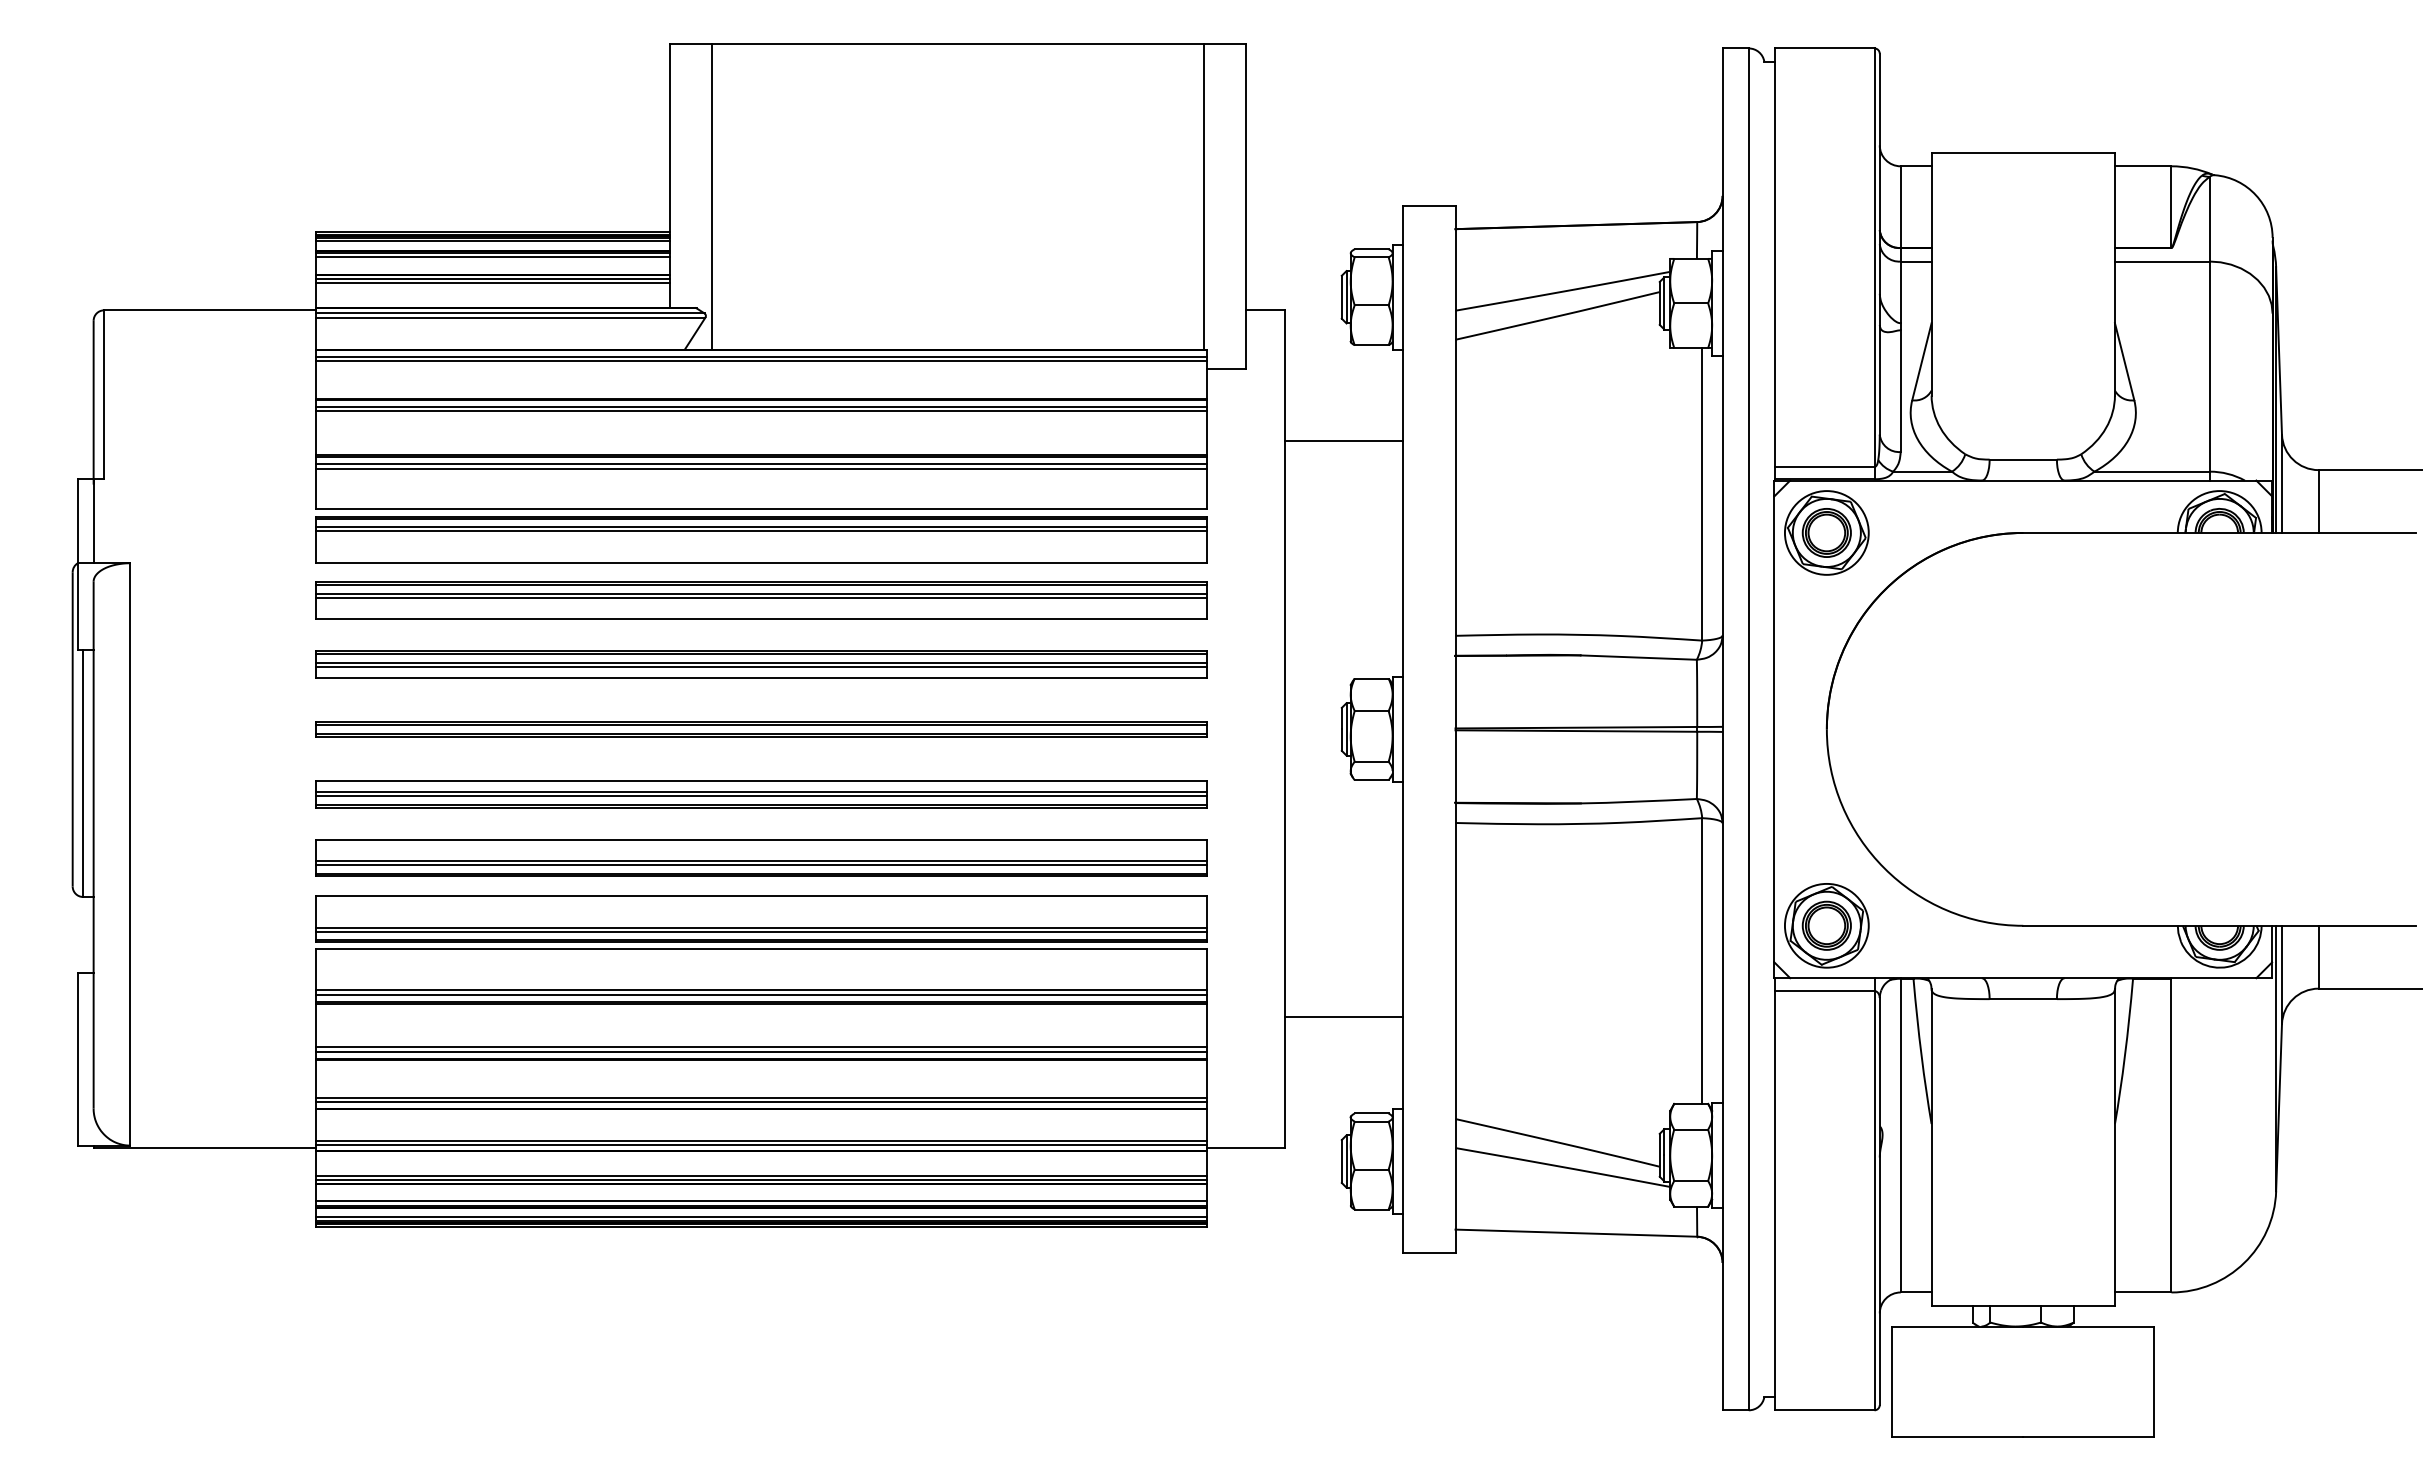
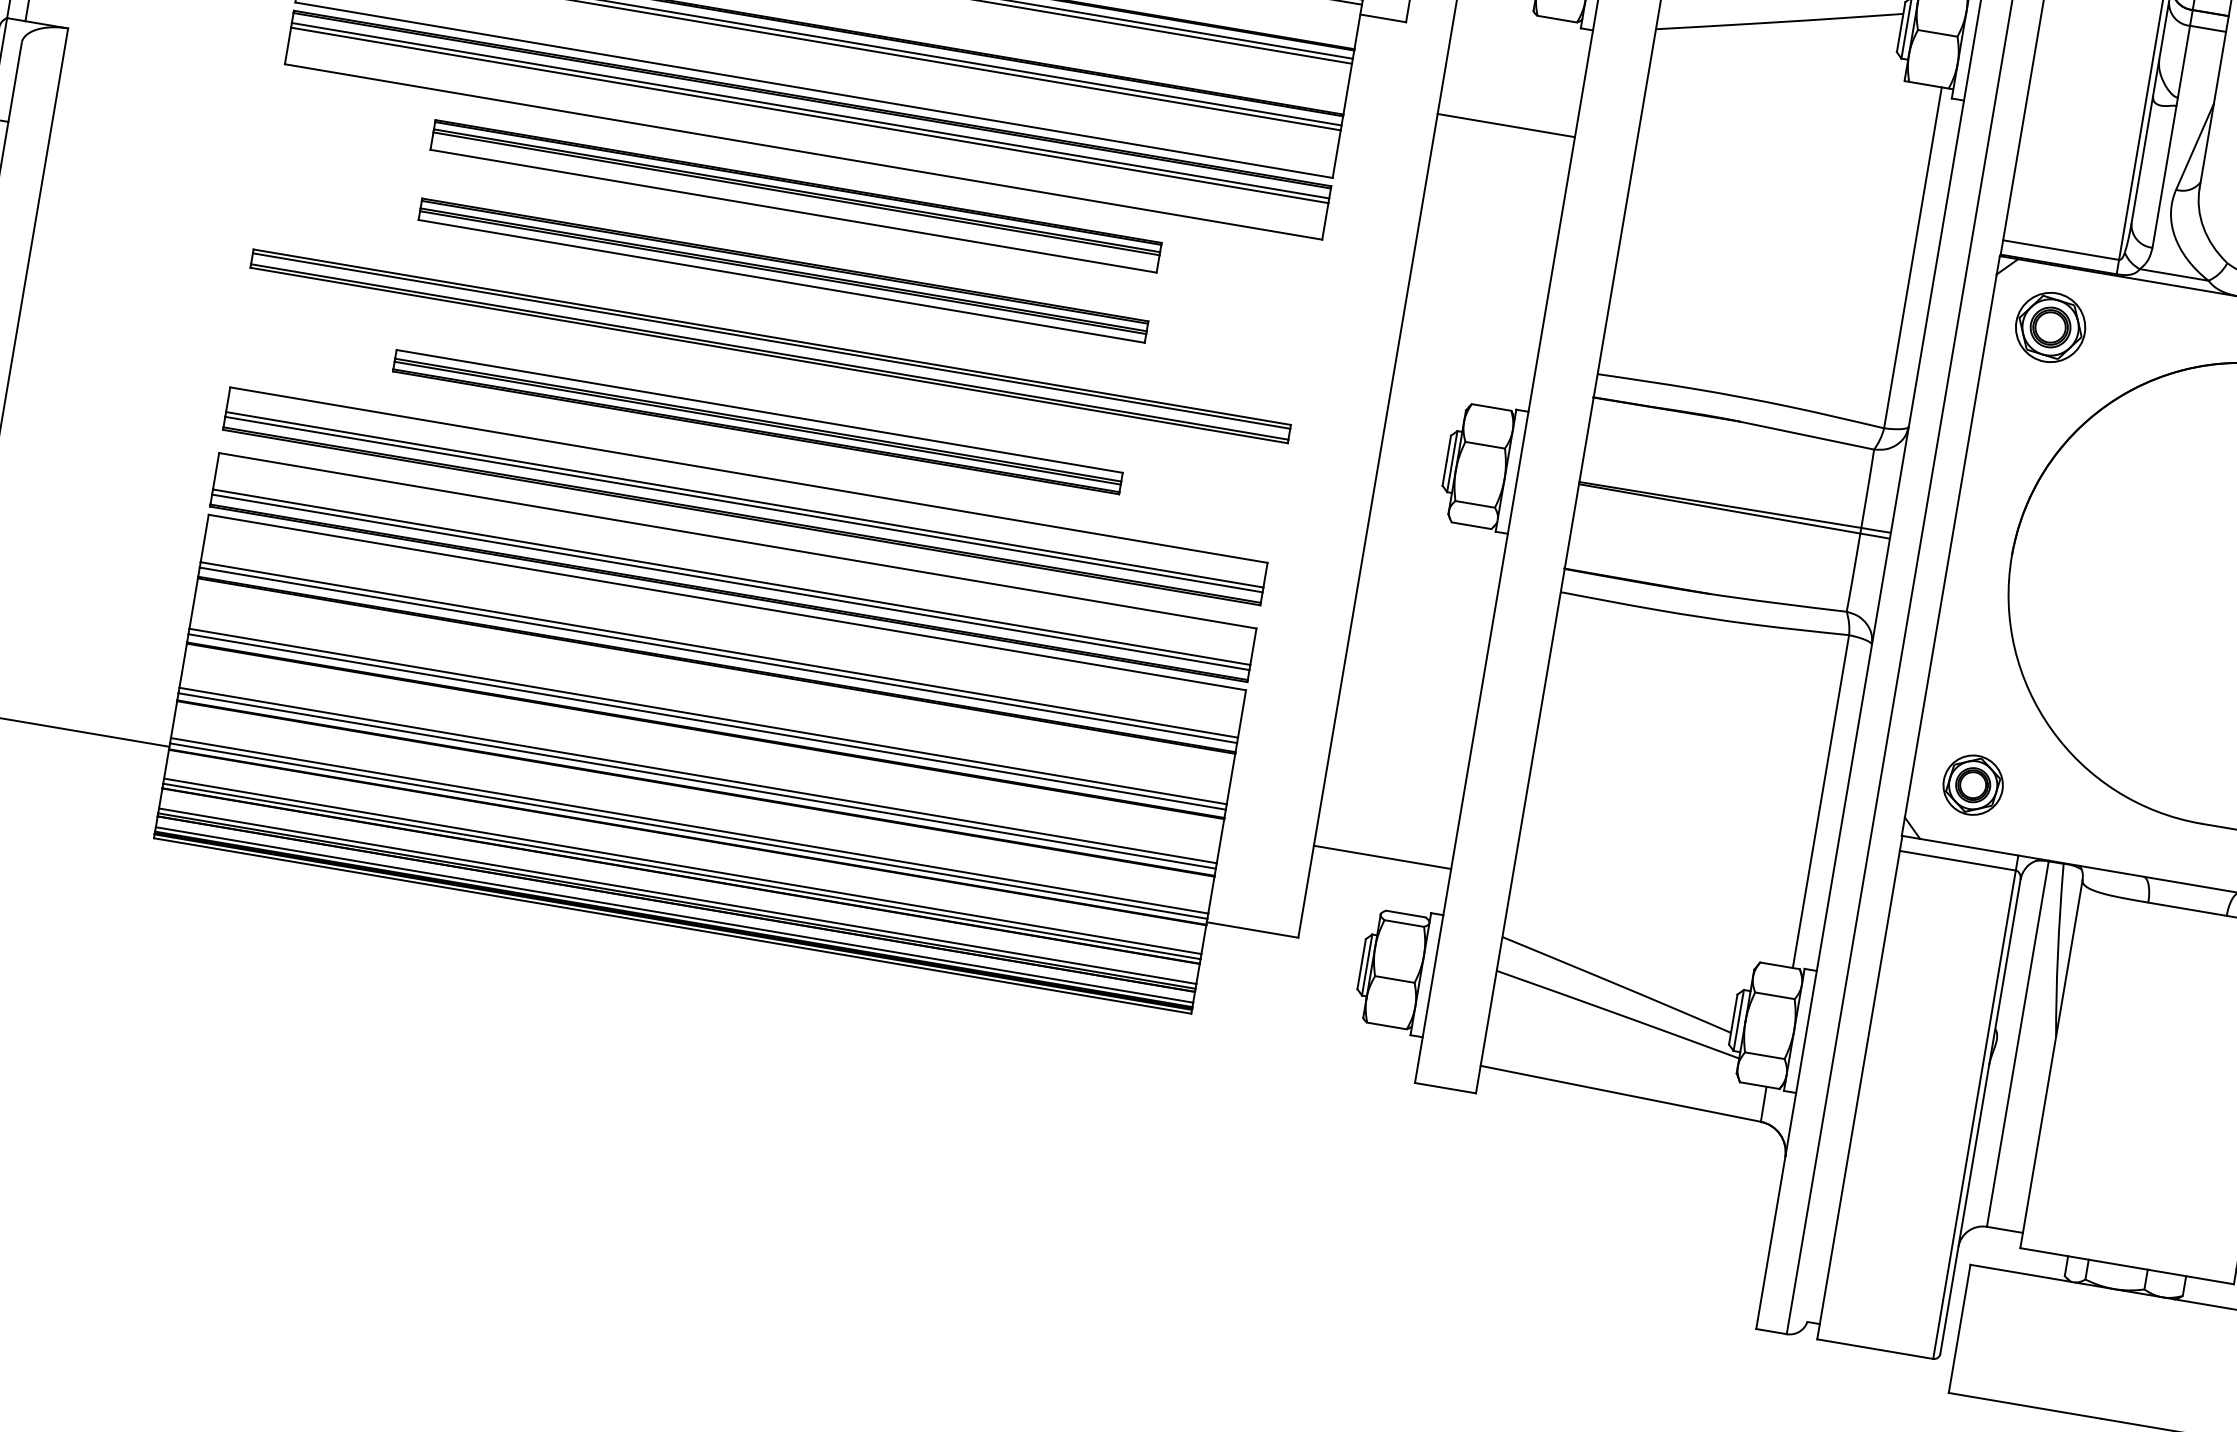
part: (1826, 532) -> (2050, 326), size x0.7
part: (761, 600) -> (796, 196), size x0.7
part: (761, 664) -> (783, 270), size x0.7
part: (761, 794) -> (757, 422), size x0.7
part: (1826, 925) -> (1972, 784), size x0.6
line: (1344, 1017) -> (1382, 857), moved

